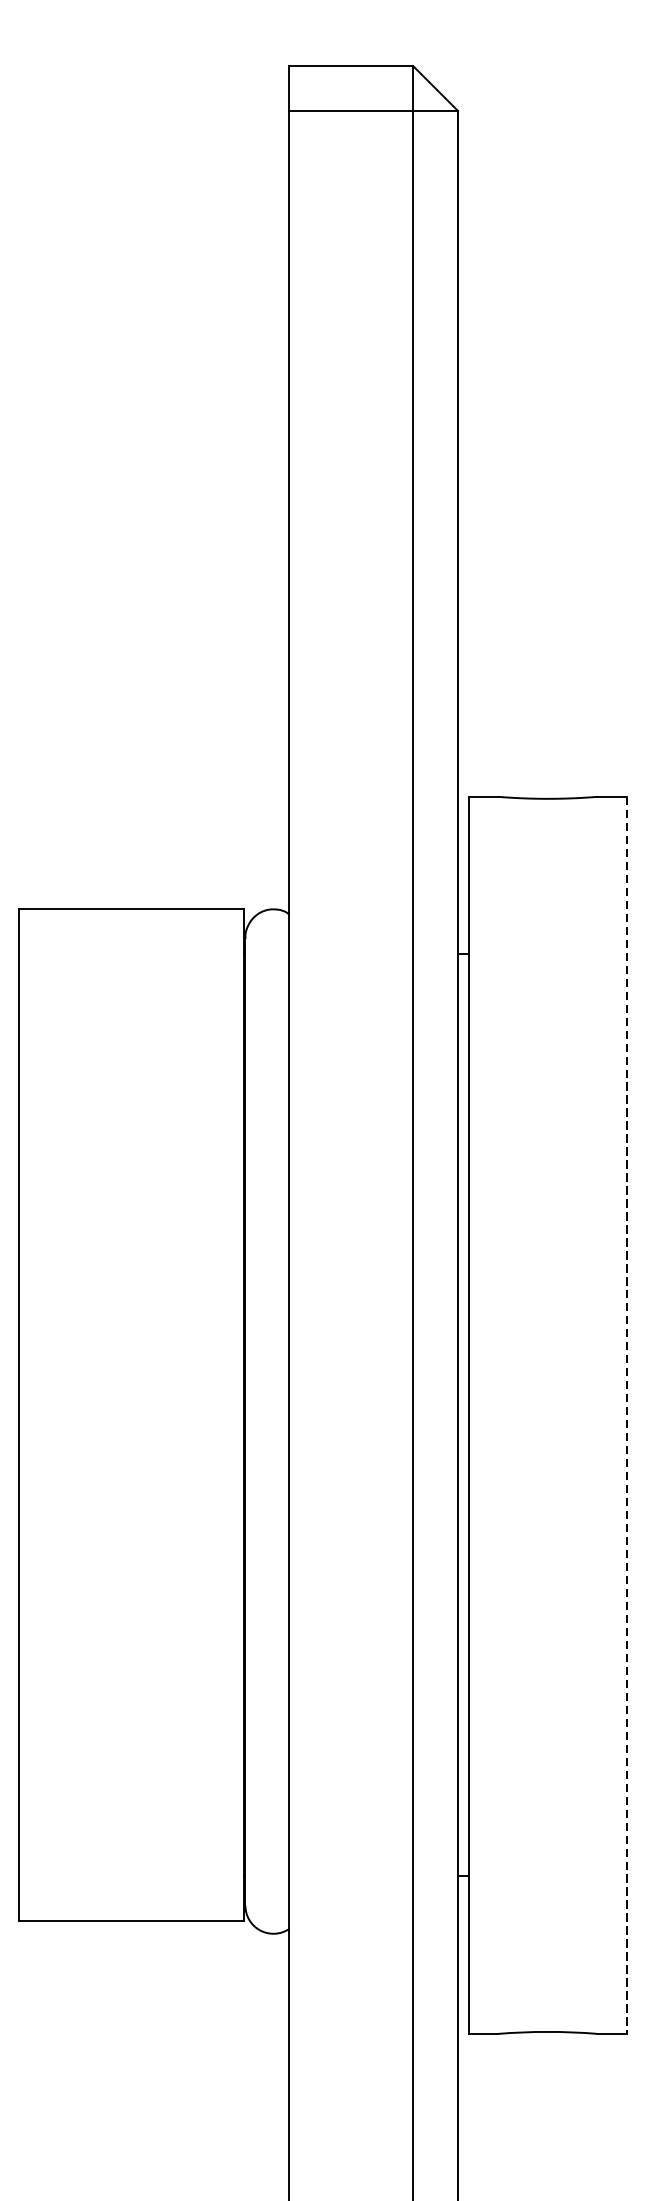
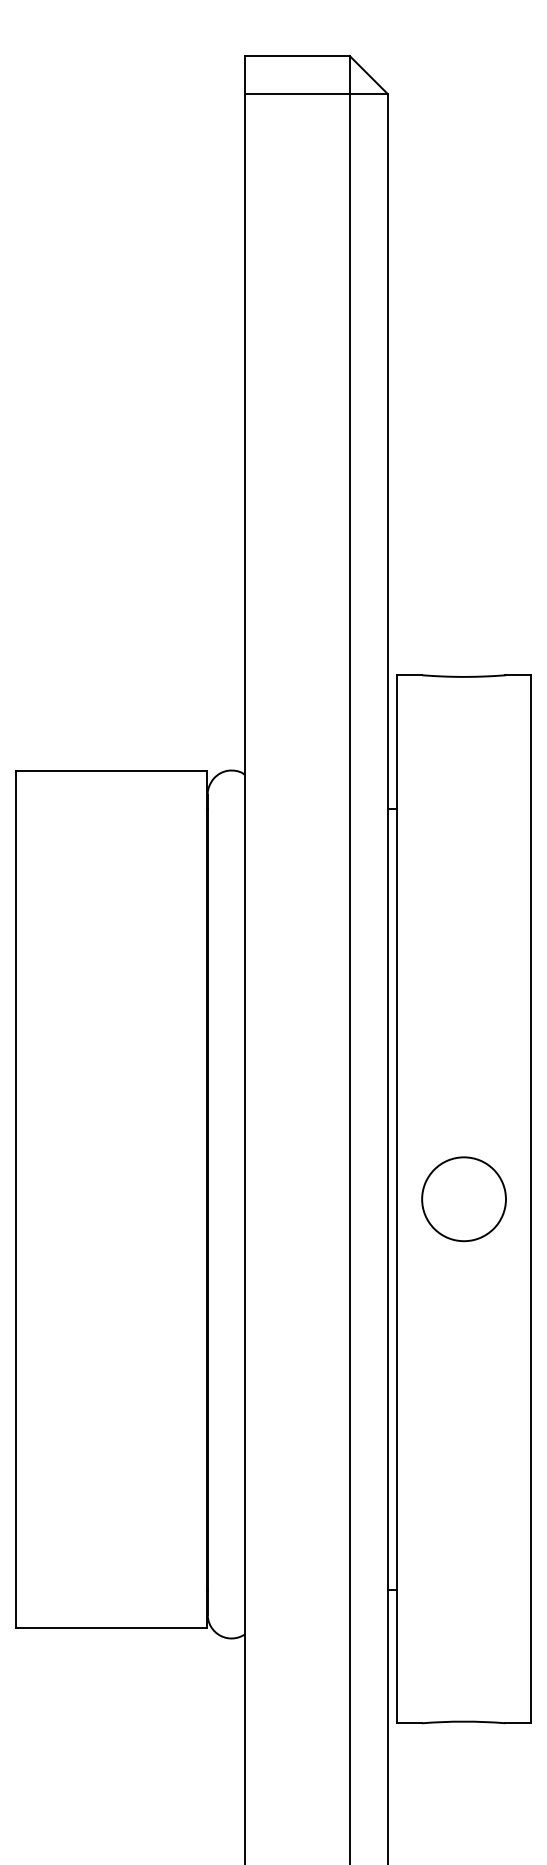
part: (547, 1415) -> (463, 1199), added
line: (626, 1415) -> (530, 1199), dashed -> solid

